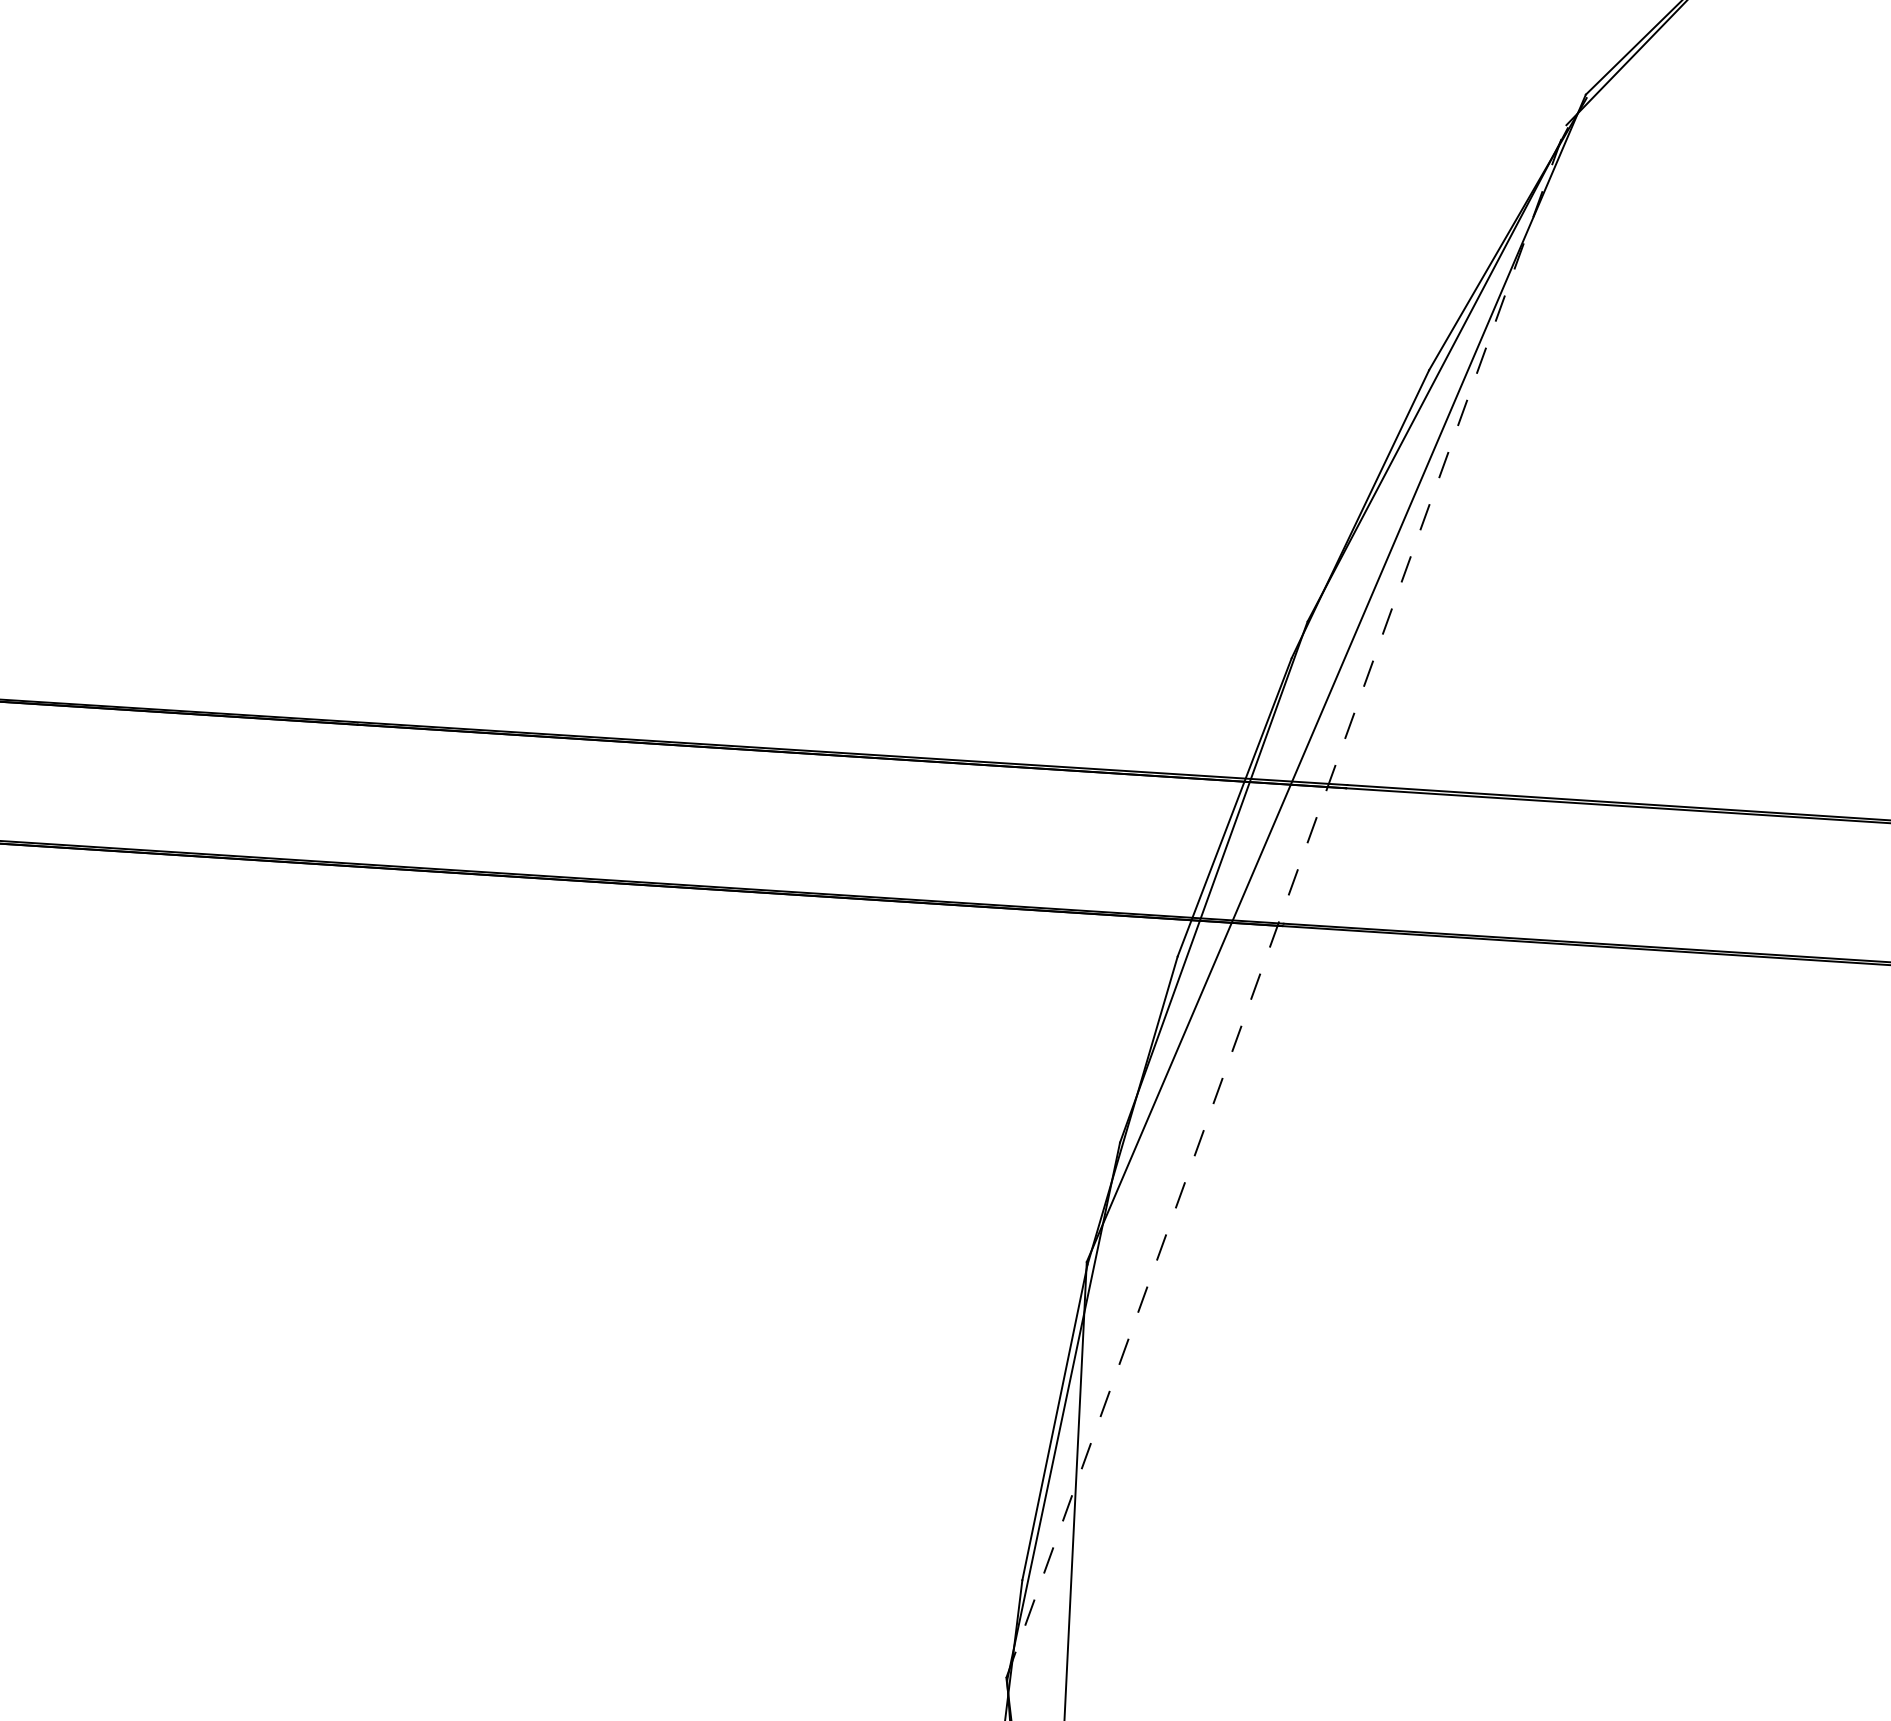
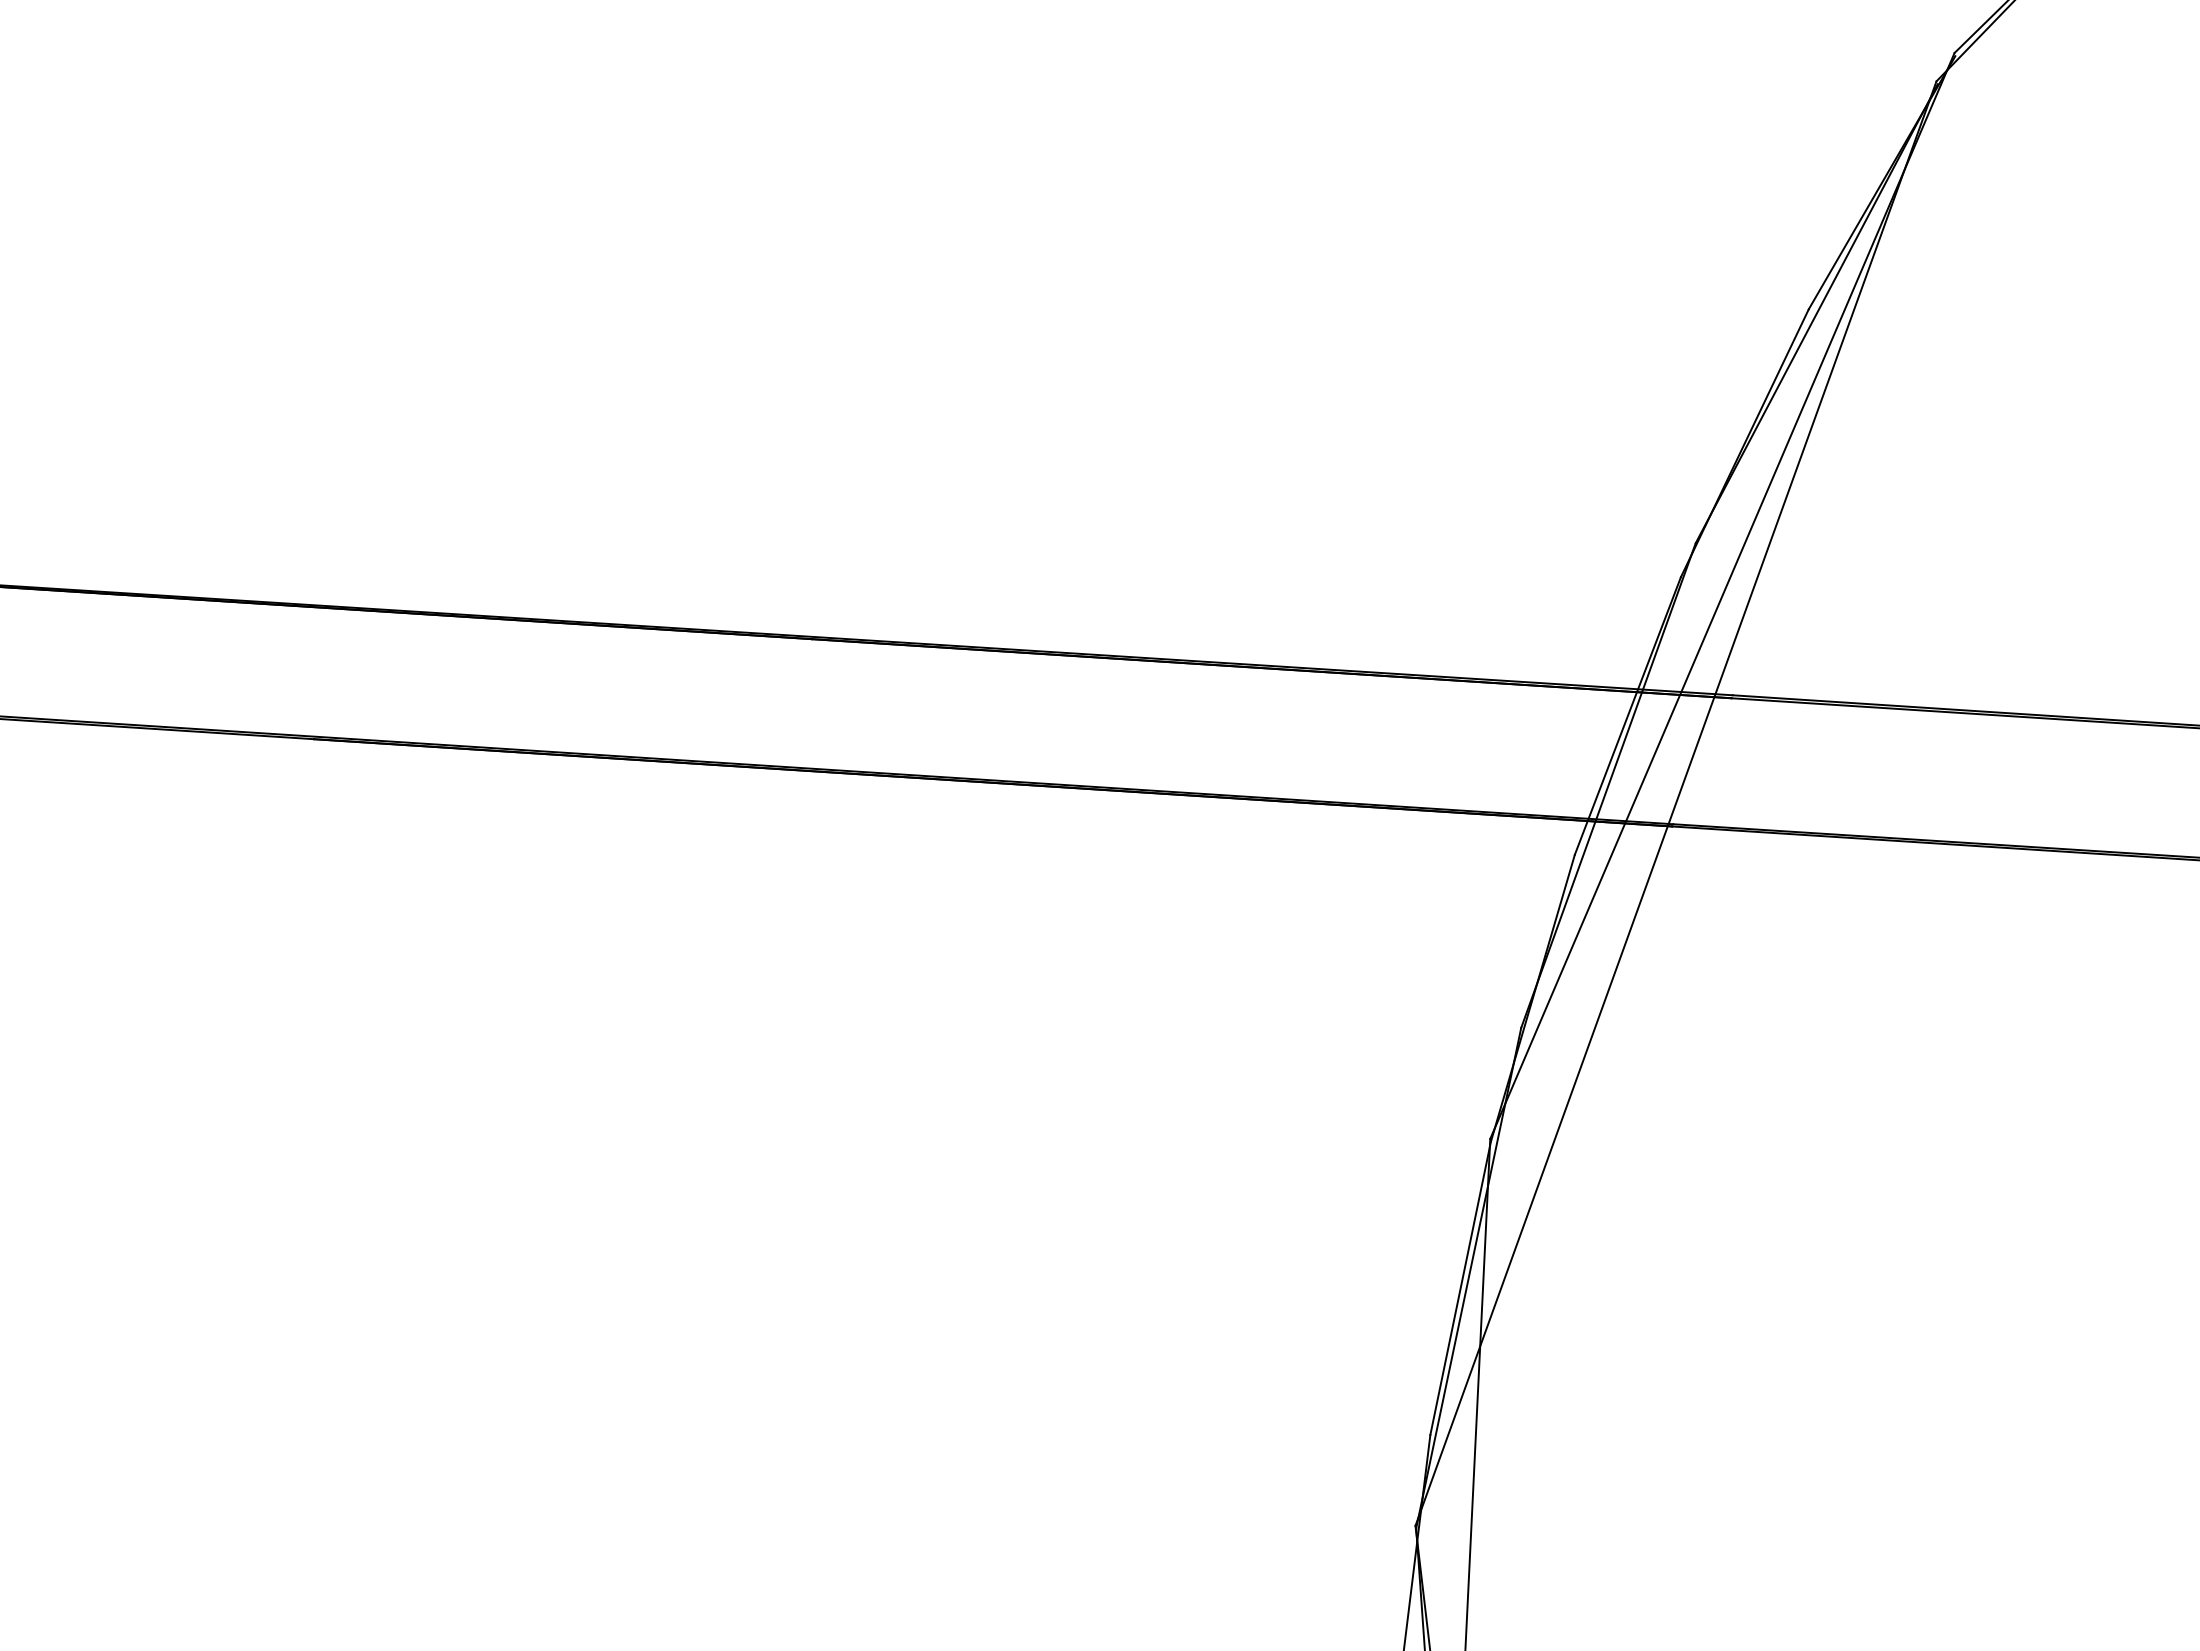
line: (1285, 901) -> (1675, 803), dashed -> solid

